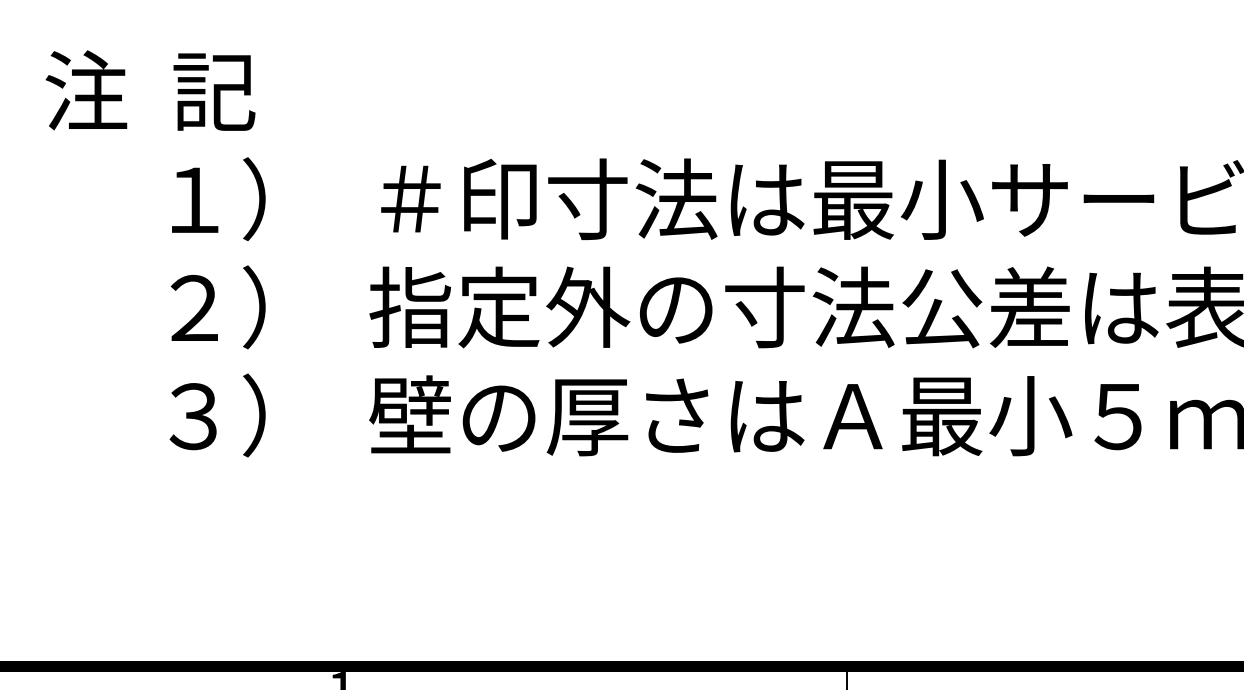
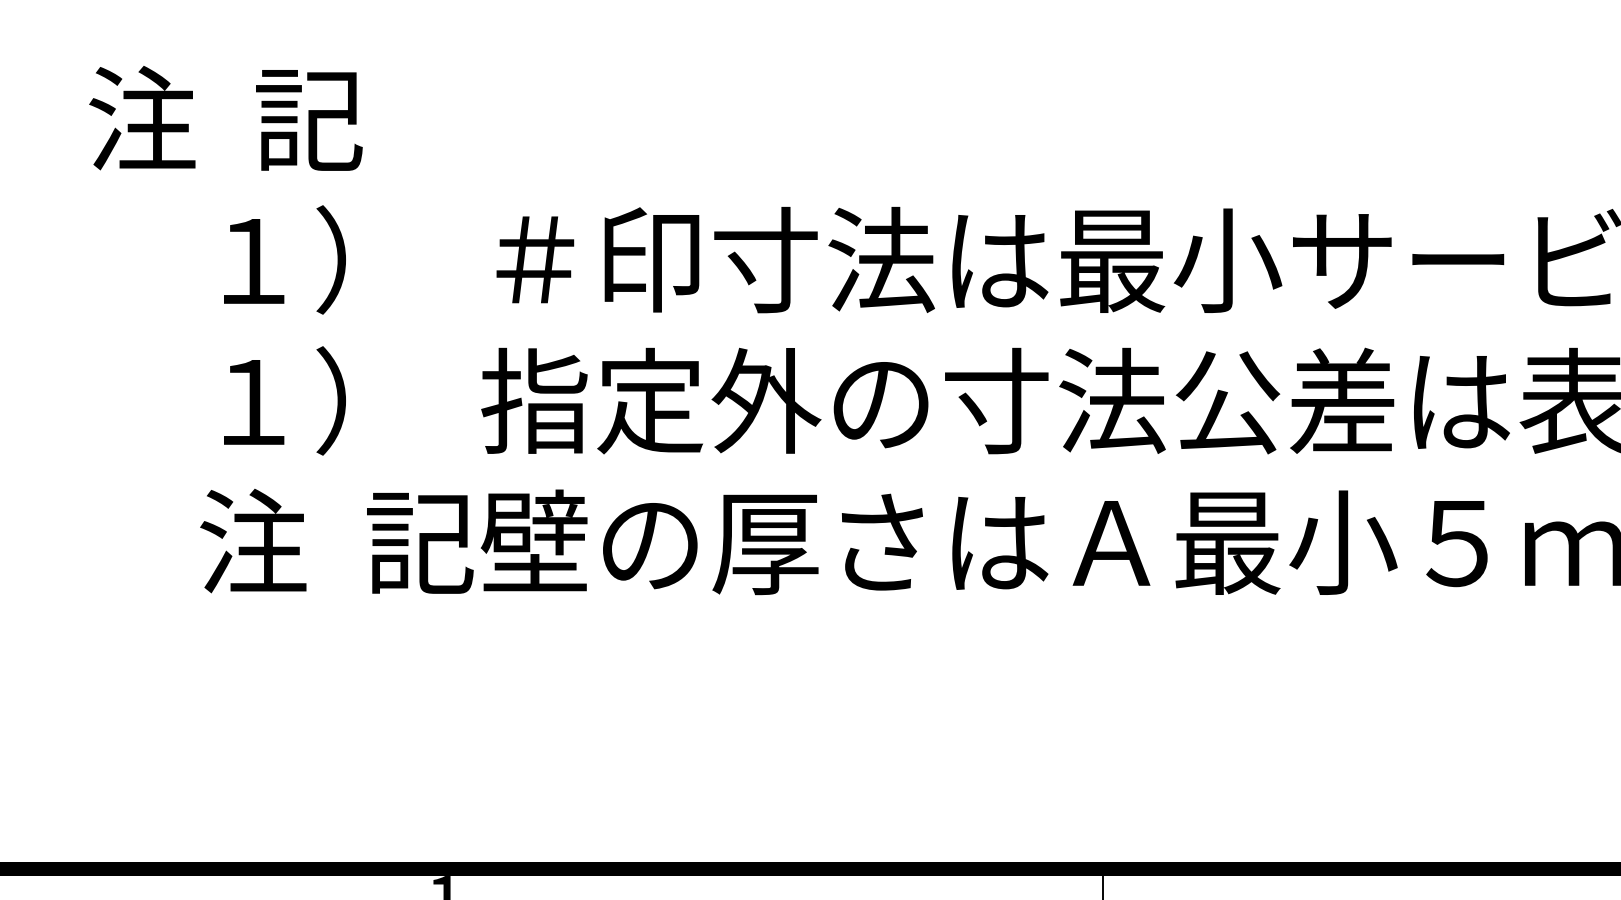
text: (150, 90) -> (225, 118), moved
text: (194, 307) -> (253, 401), ２） -> １）
text: (258, 415) -> (336, 541), ３） -> 注  記

